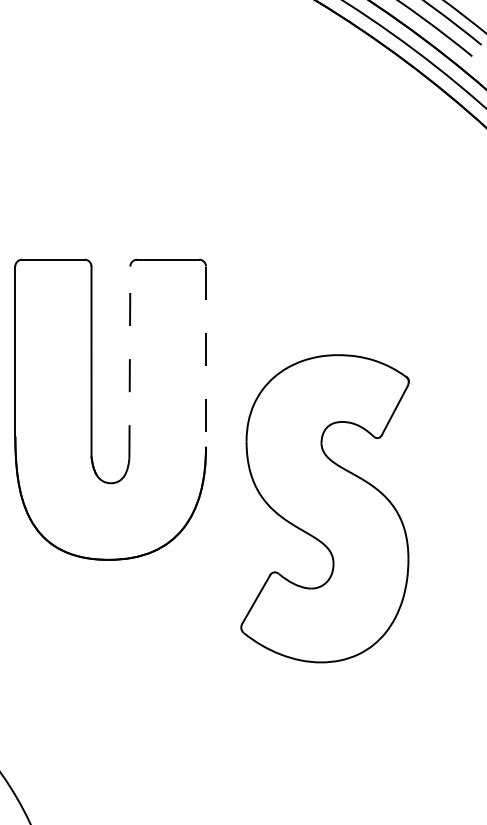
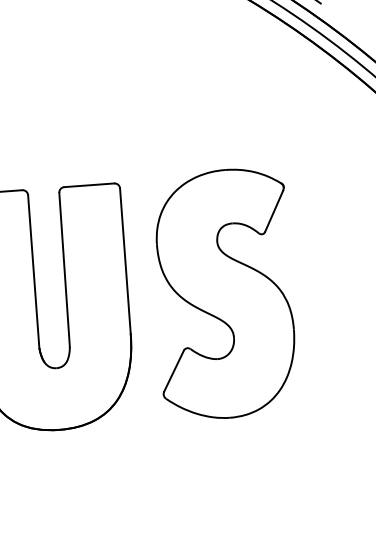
line: (205, 357) -> (125, 261), dashed -> solid
line: (129, 362) -> (64, 270), dashed -> solid
part: (324, 508) -> (223, 293), moved

